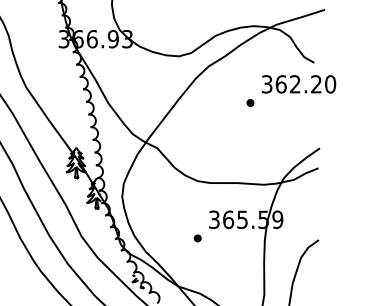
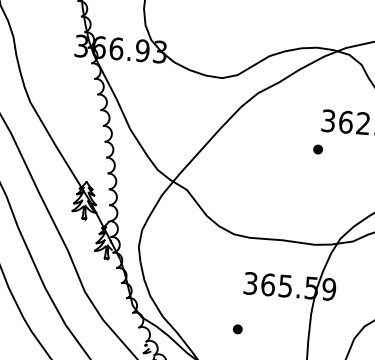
part: (250, 102) -> (318, 148), moved
part: (197, 238) -> (237, 329), moved

